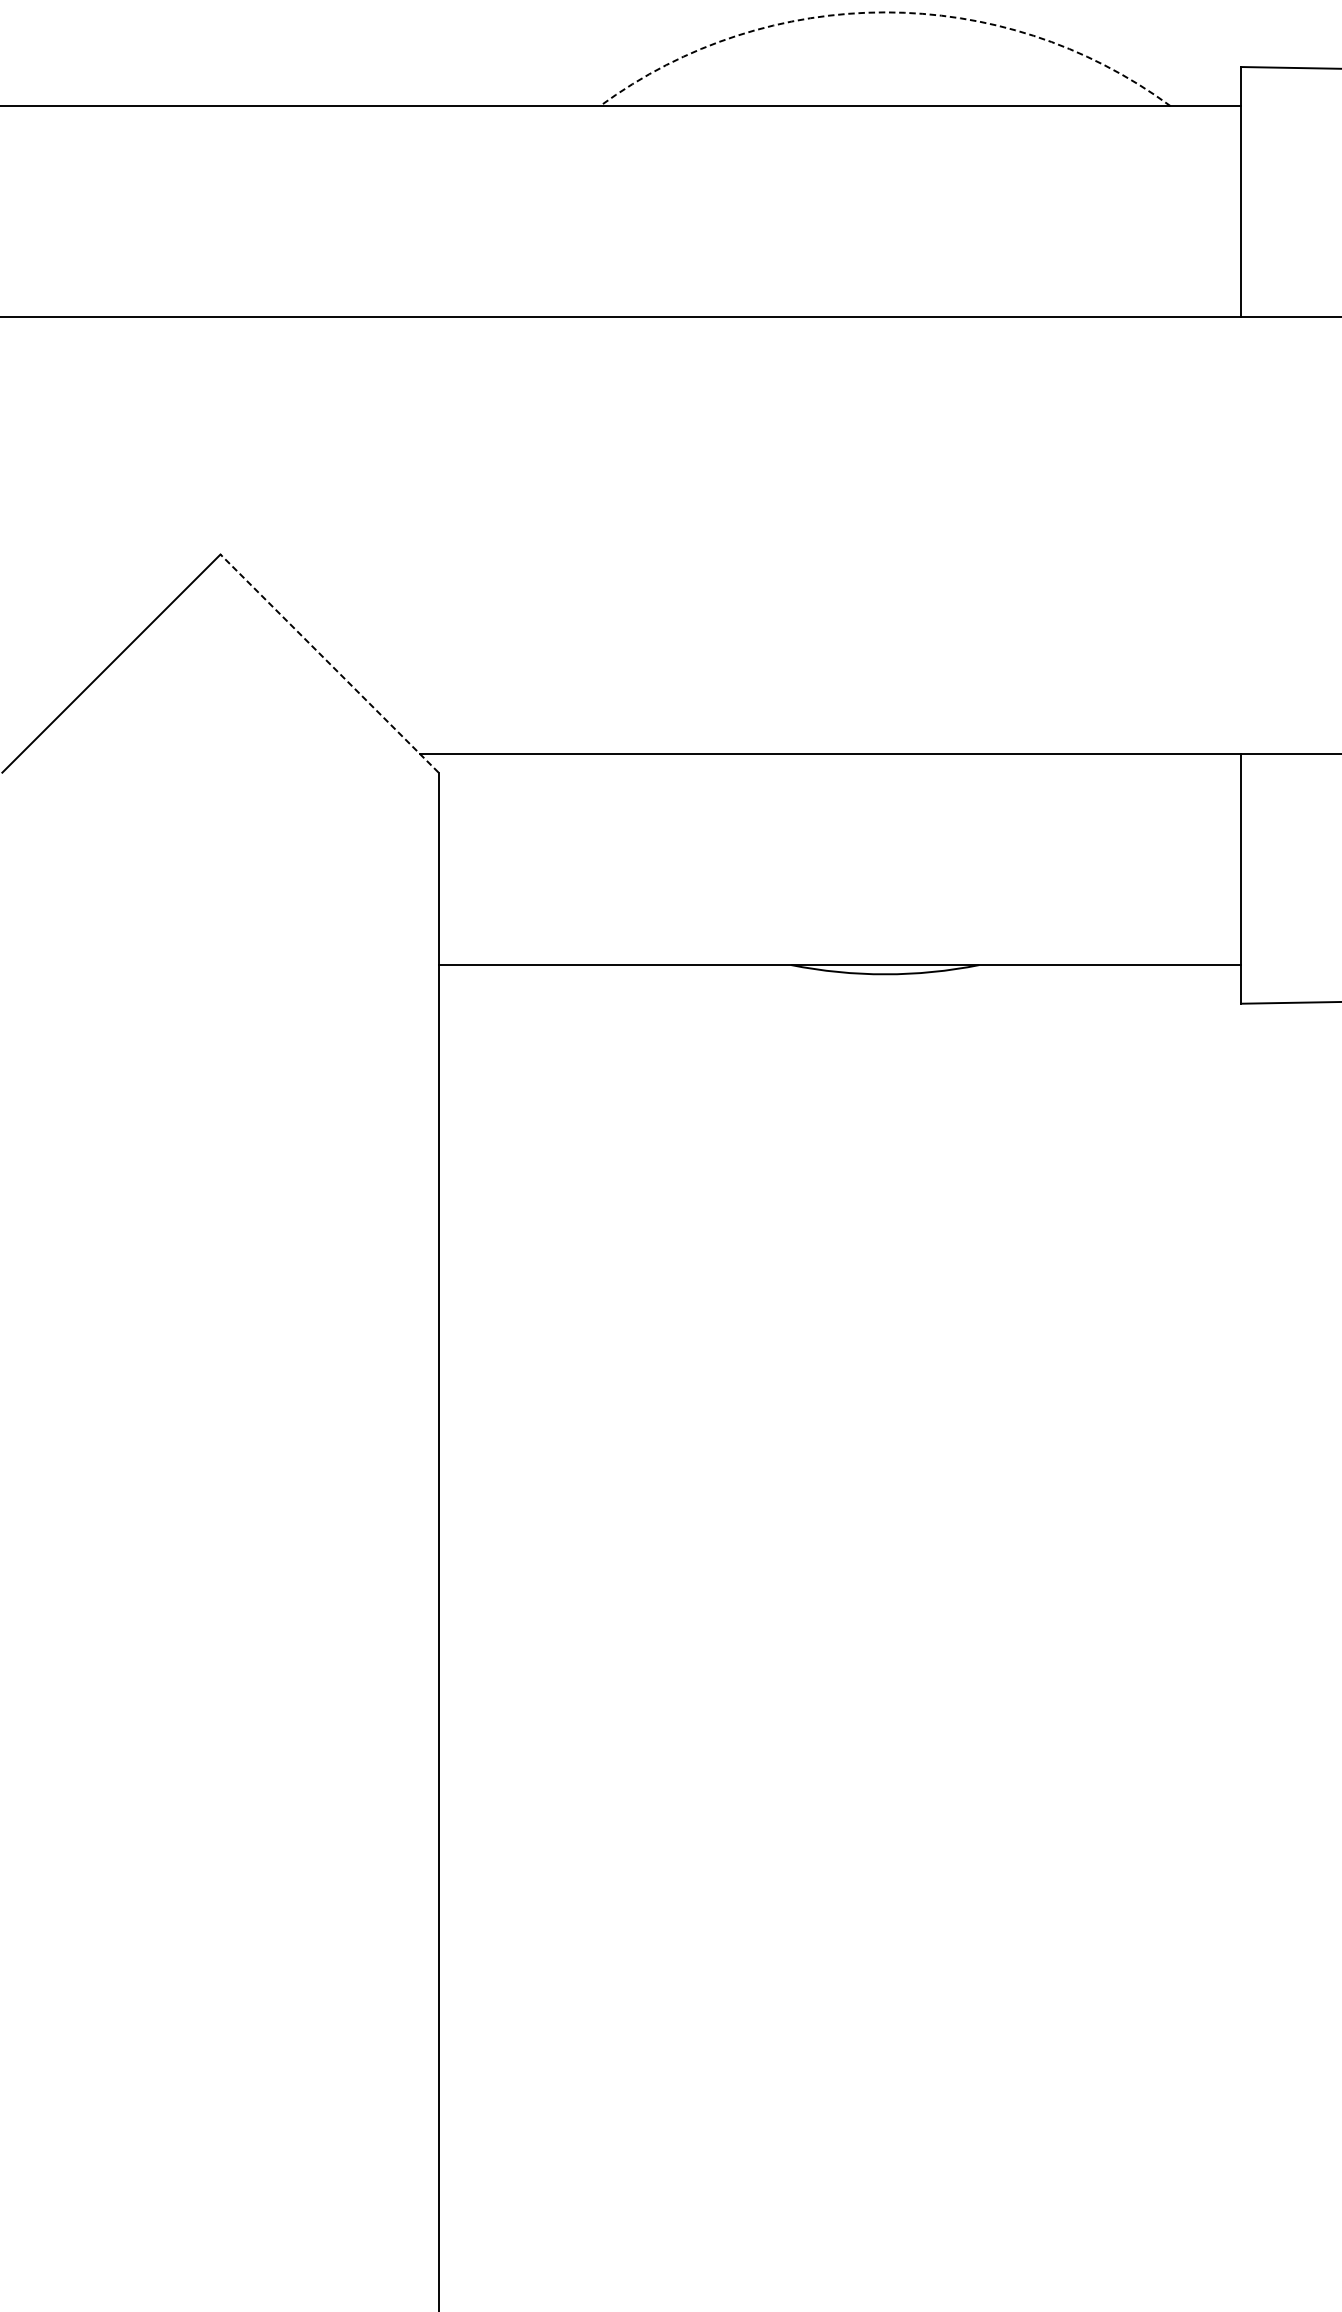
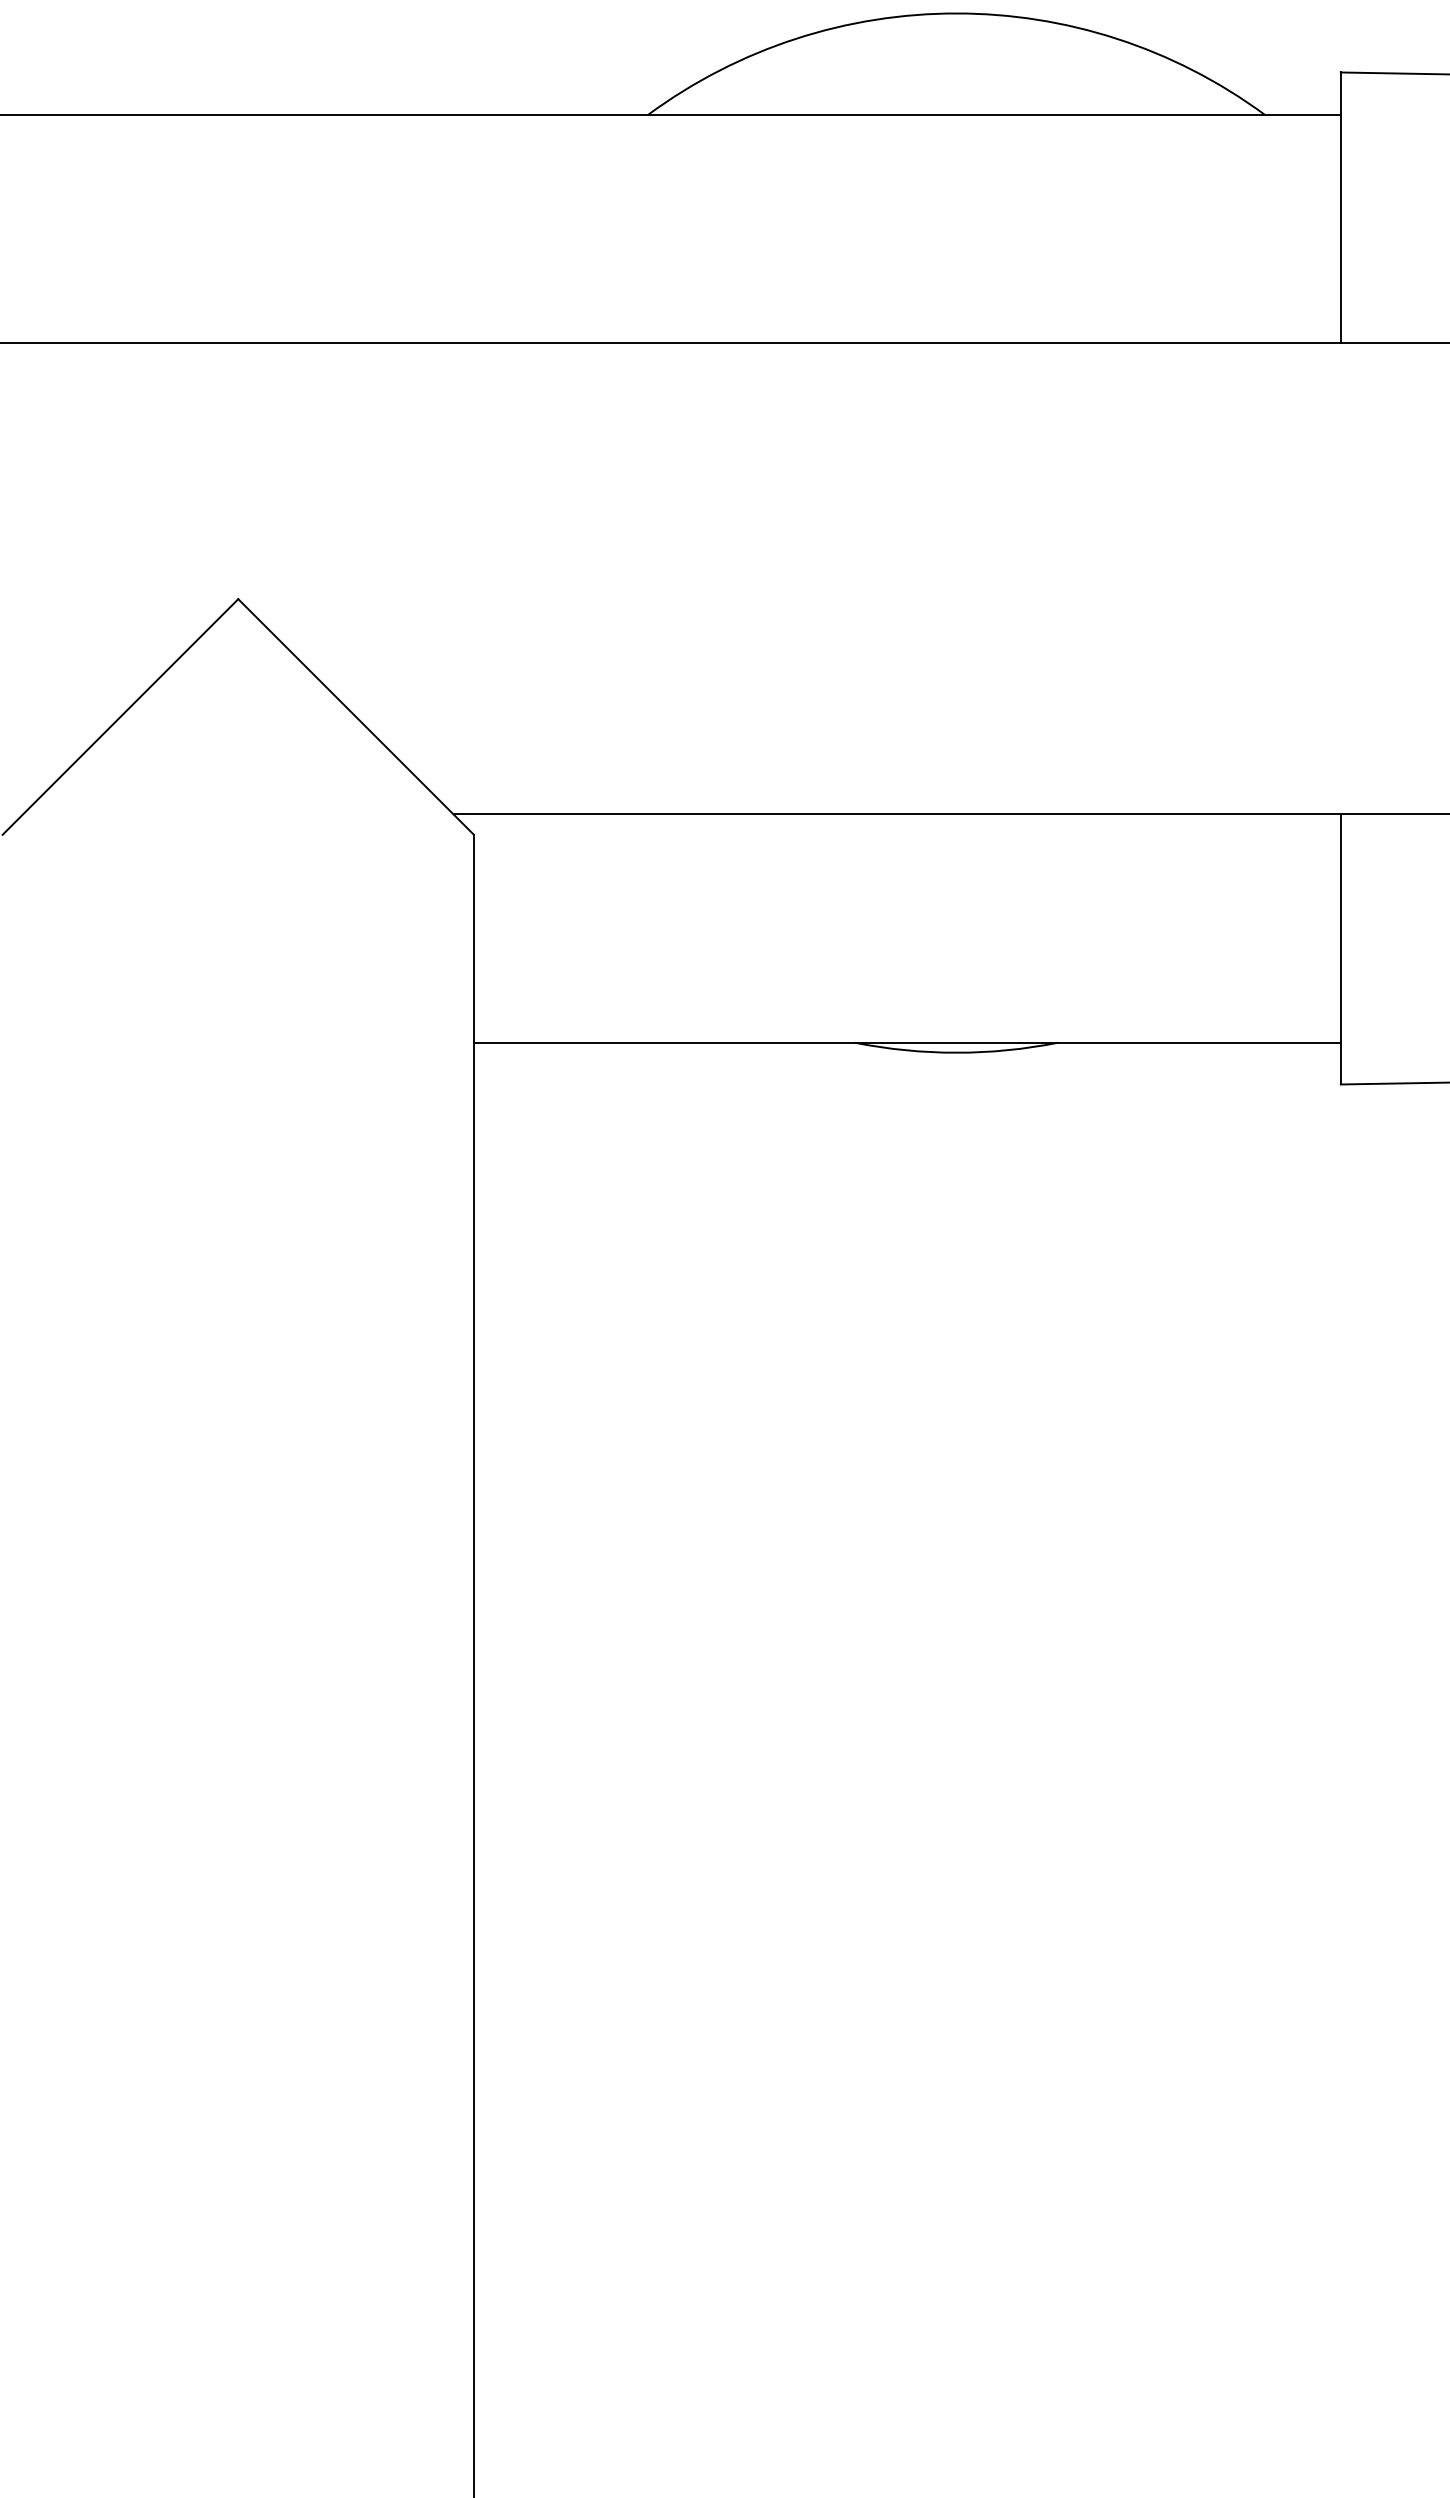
arc: (885, 12) -> (956, 13), dashed -> solid
line: (329, 664) -> (356, 717), dashed -> solid

